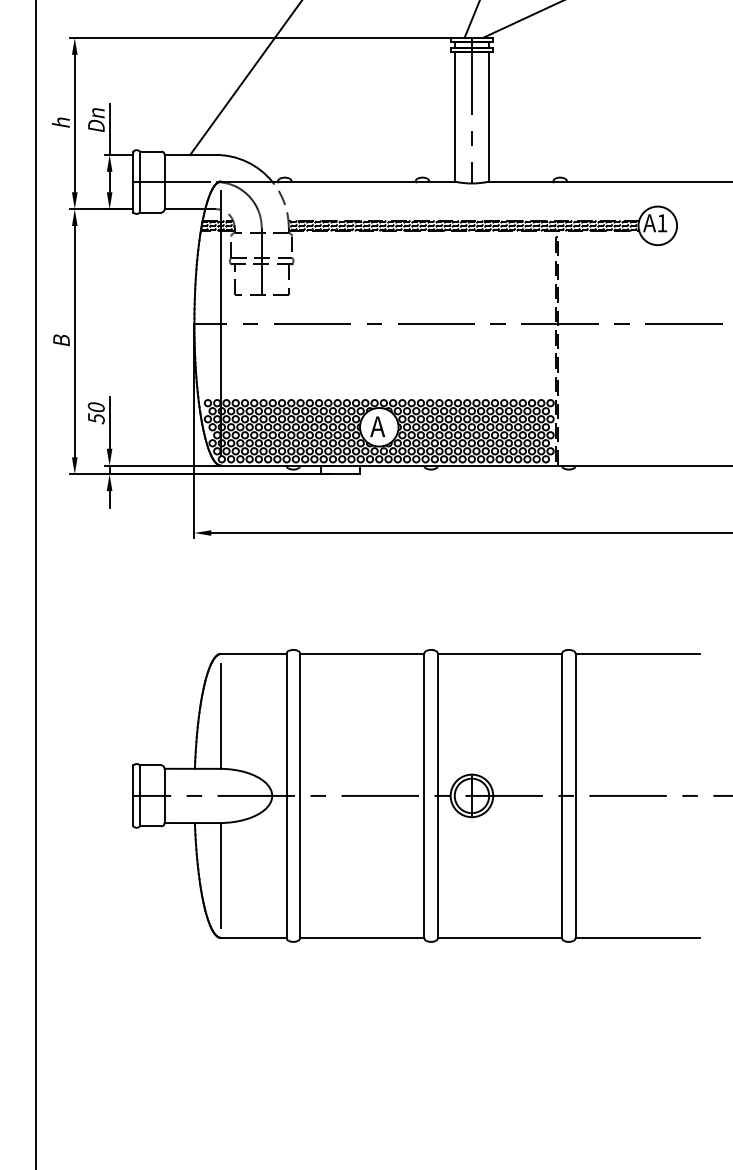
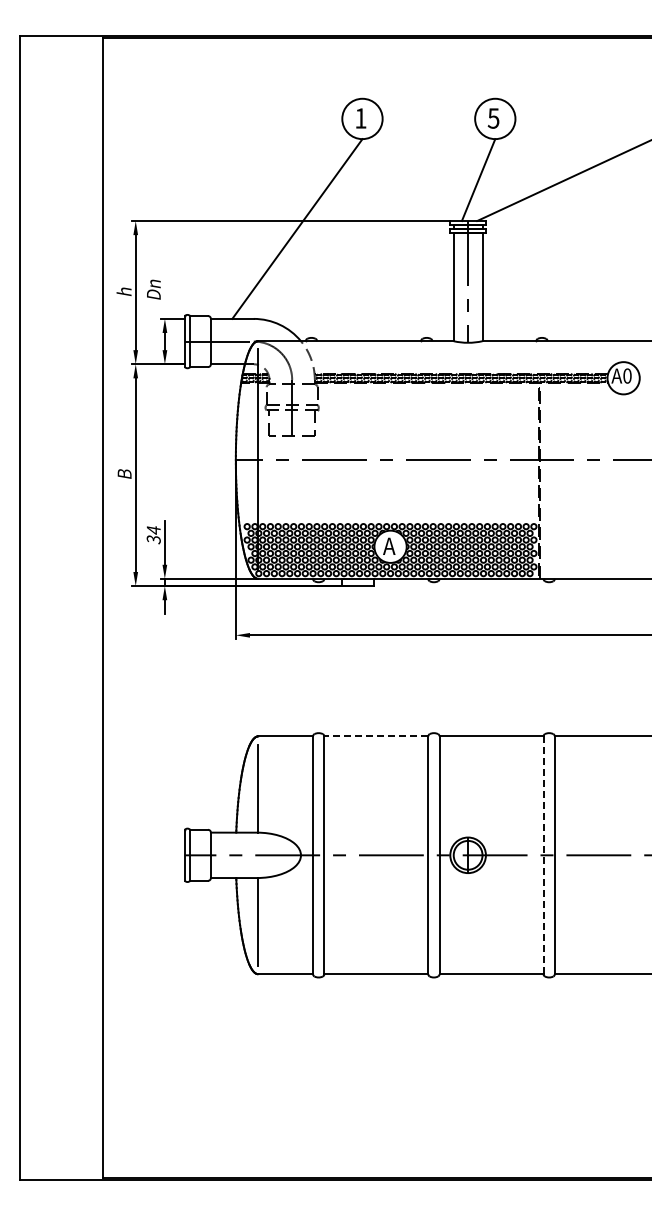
line: (109, 129) -> (164, 297), removed
text: (662, 222) -> (627, 375), 1 -> 0
text: (96, 412) -> (153, 534), 50 -> 34
line: (362, 653) -> (376, 736), solid -> dashed
line: (562, 796) -> (543, 855), solid -> dashed

